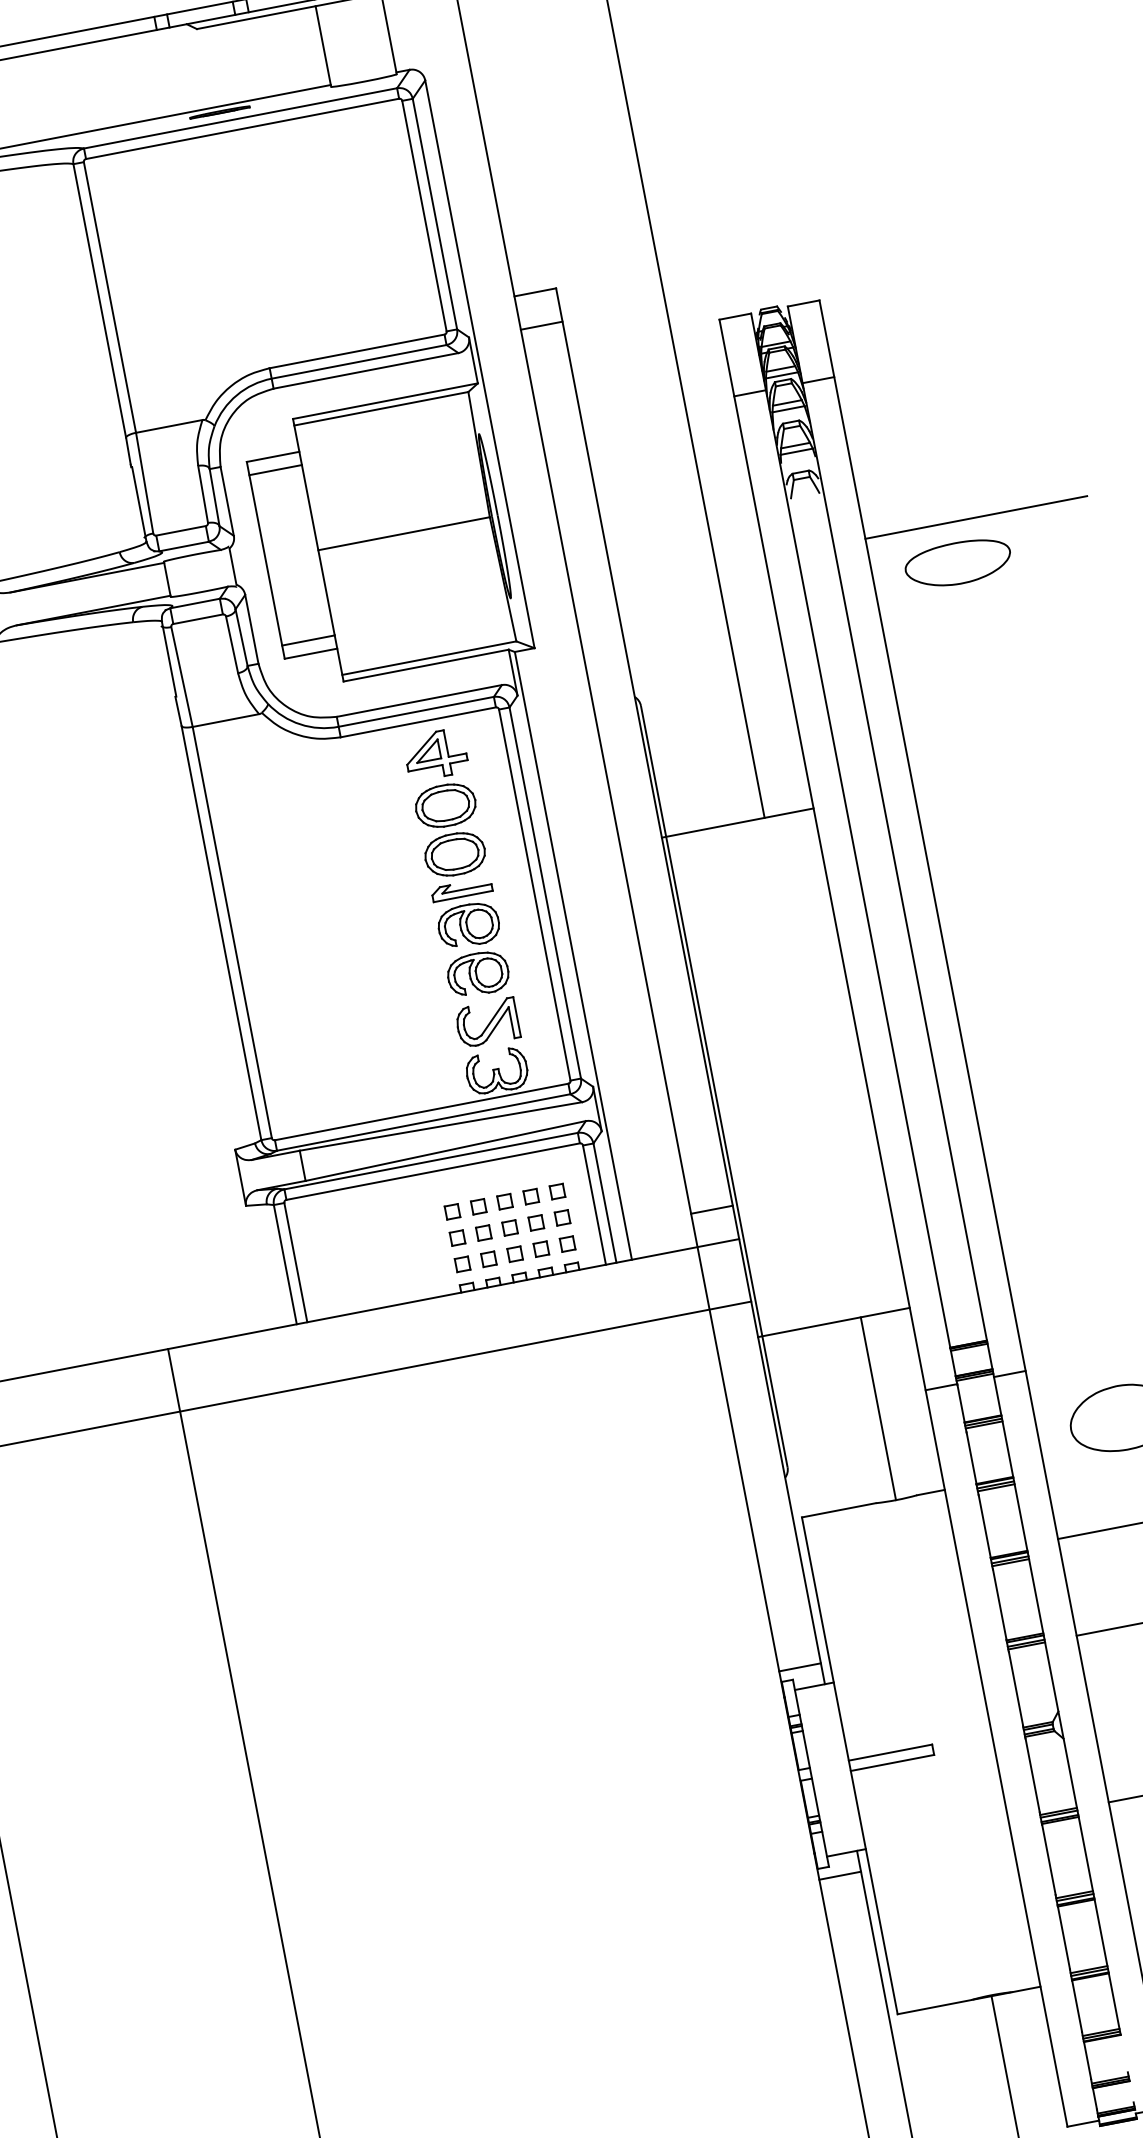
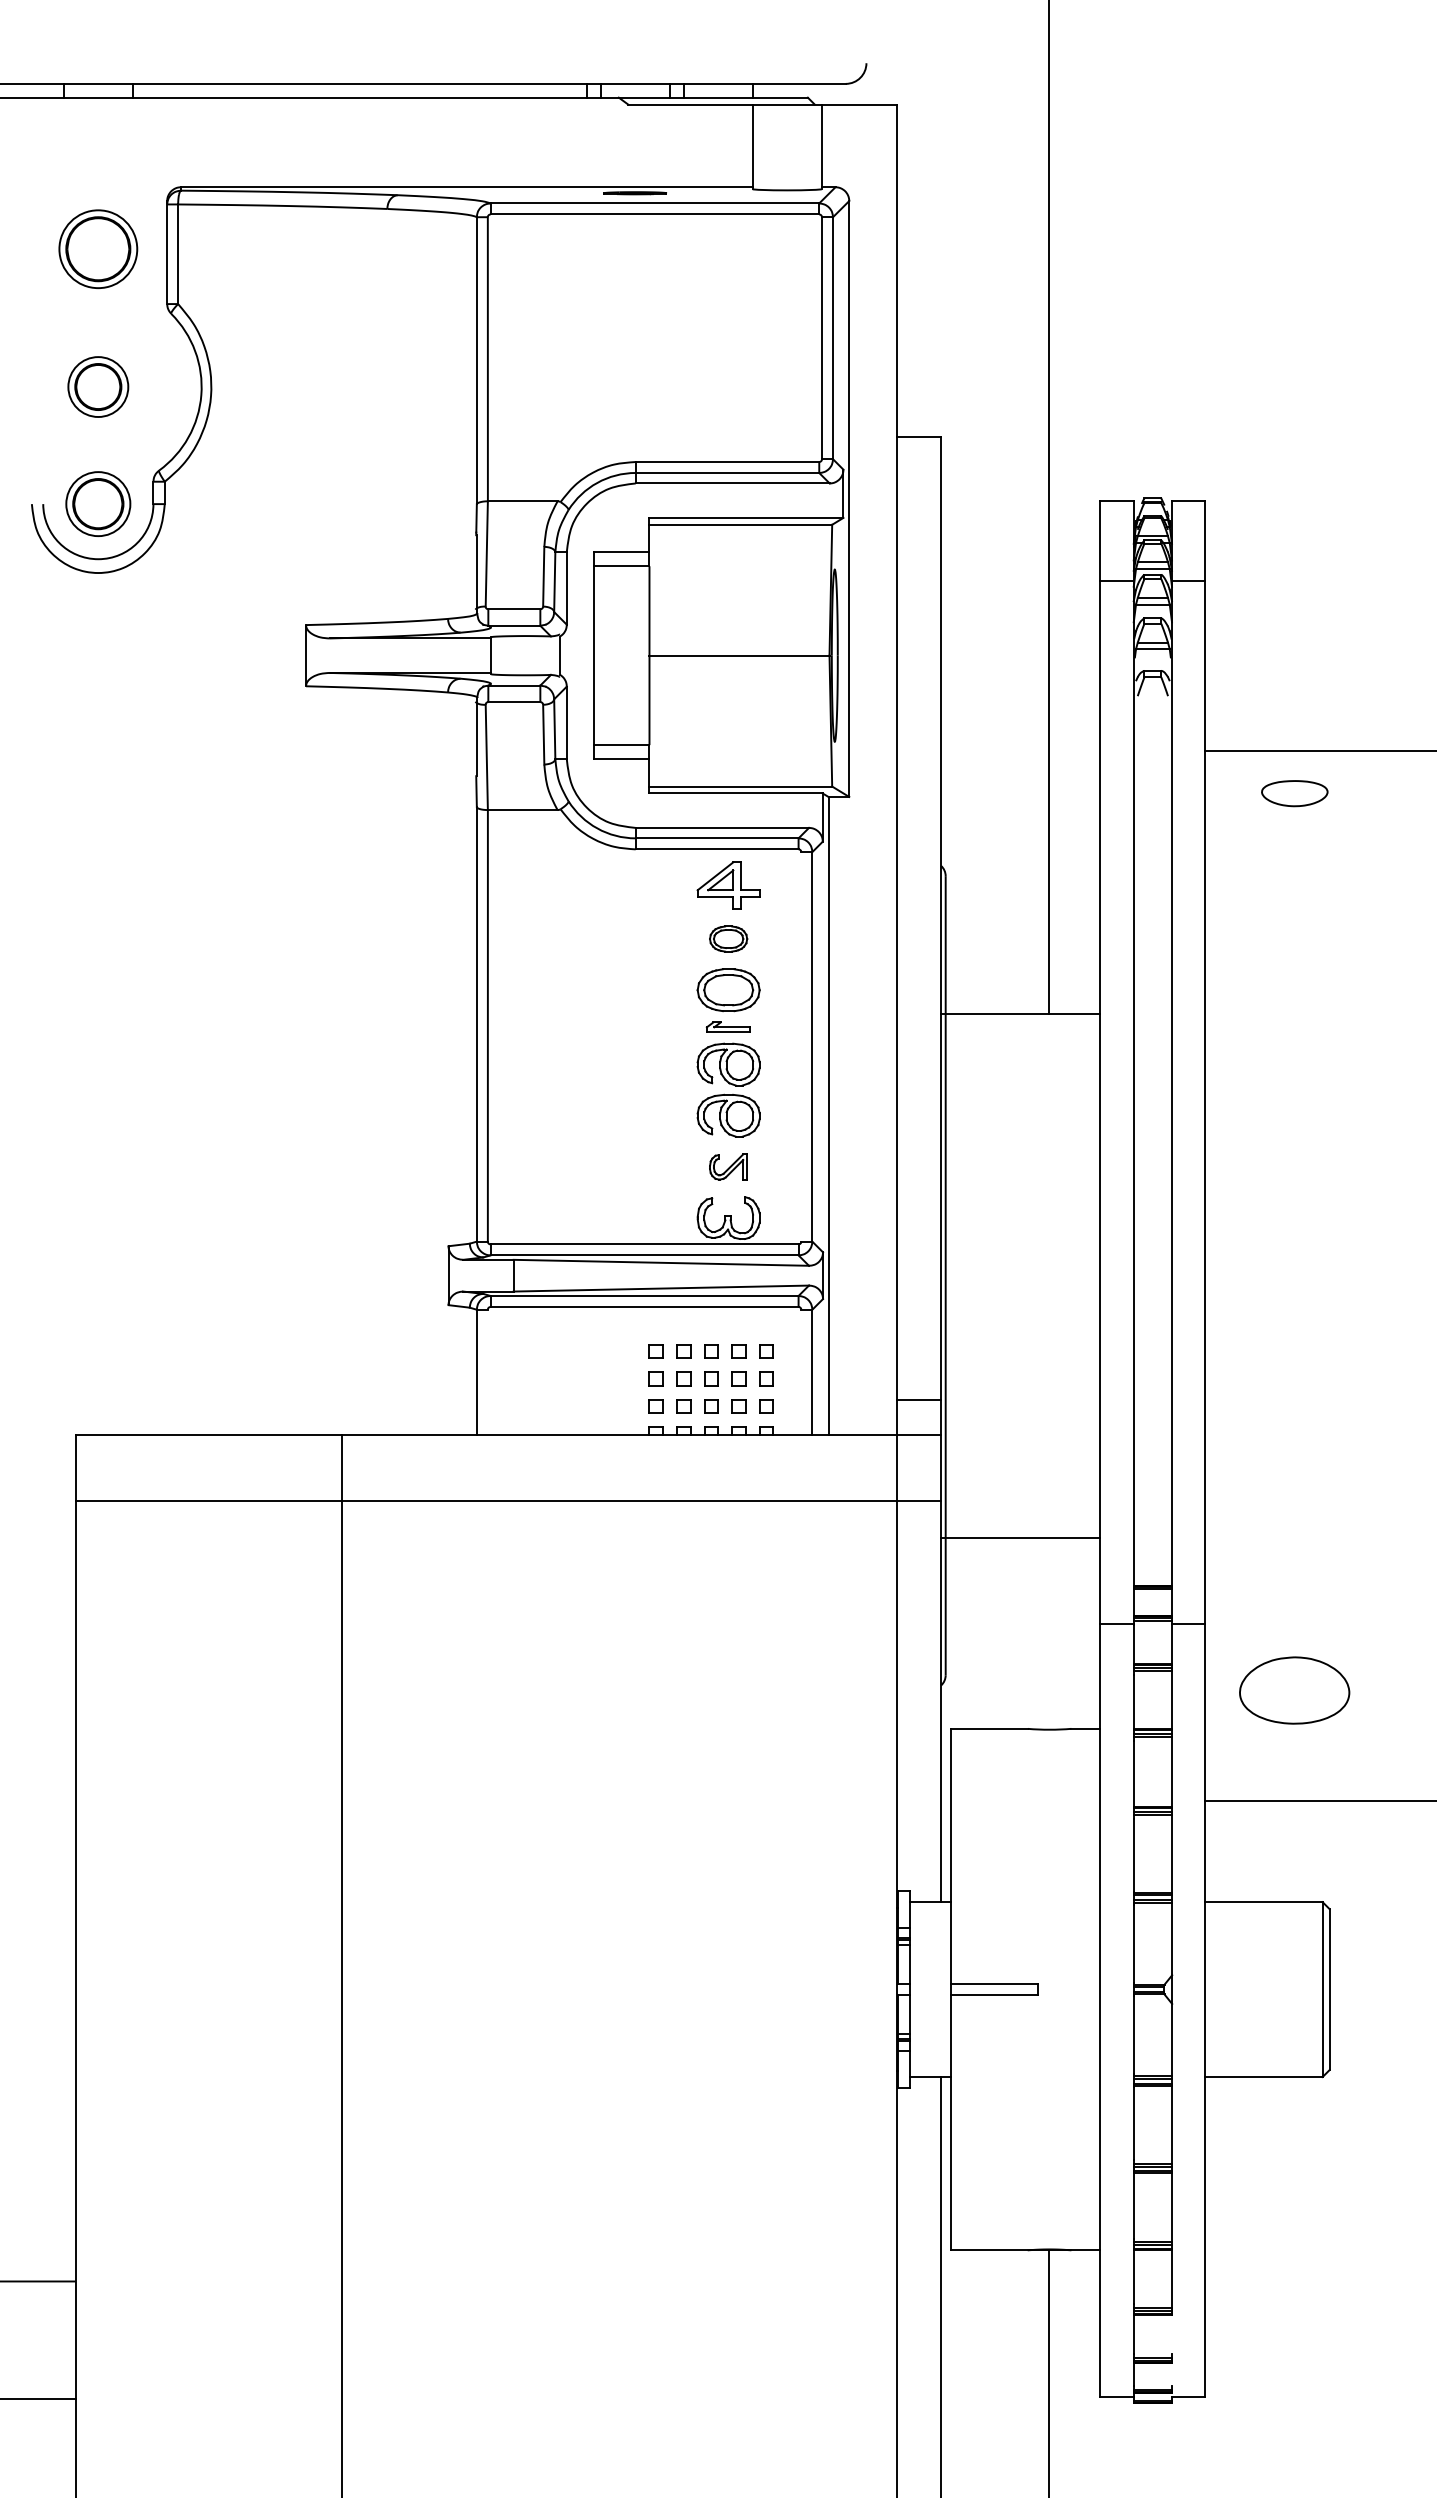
line: (541, 325) -> (919, 471), removed
part: (958, 563) -> (1294, 793), size x0.6
part: (445, 805) -> (728, 938), size x0.6
part: (461, 889) -> (728, 1026), size x0.7
line: (534, 894) -> (801, 1046), removed
part: (487, 1022) -> (728, 1166), size x0.6
line: (594, 1204) -> (801, 1371), removed
line: (295, 1261) -> (487, 1371), removed
line: (878, 1408) -> (1049, 1633), removed
line: (800, 1667) -> (919, 1880), removed
line: (840, 1875) -> (919, 2098), removed

